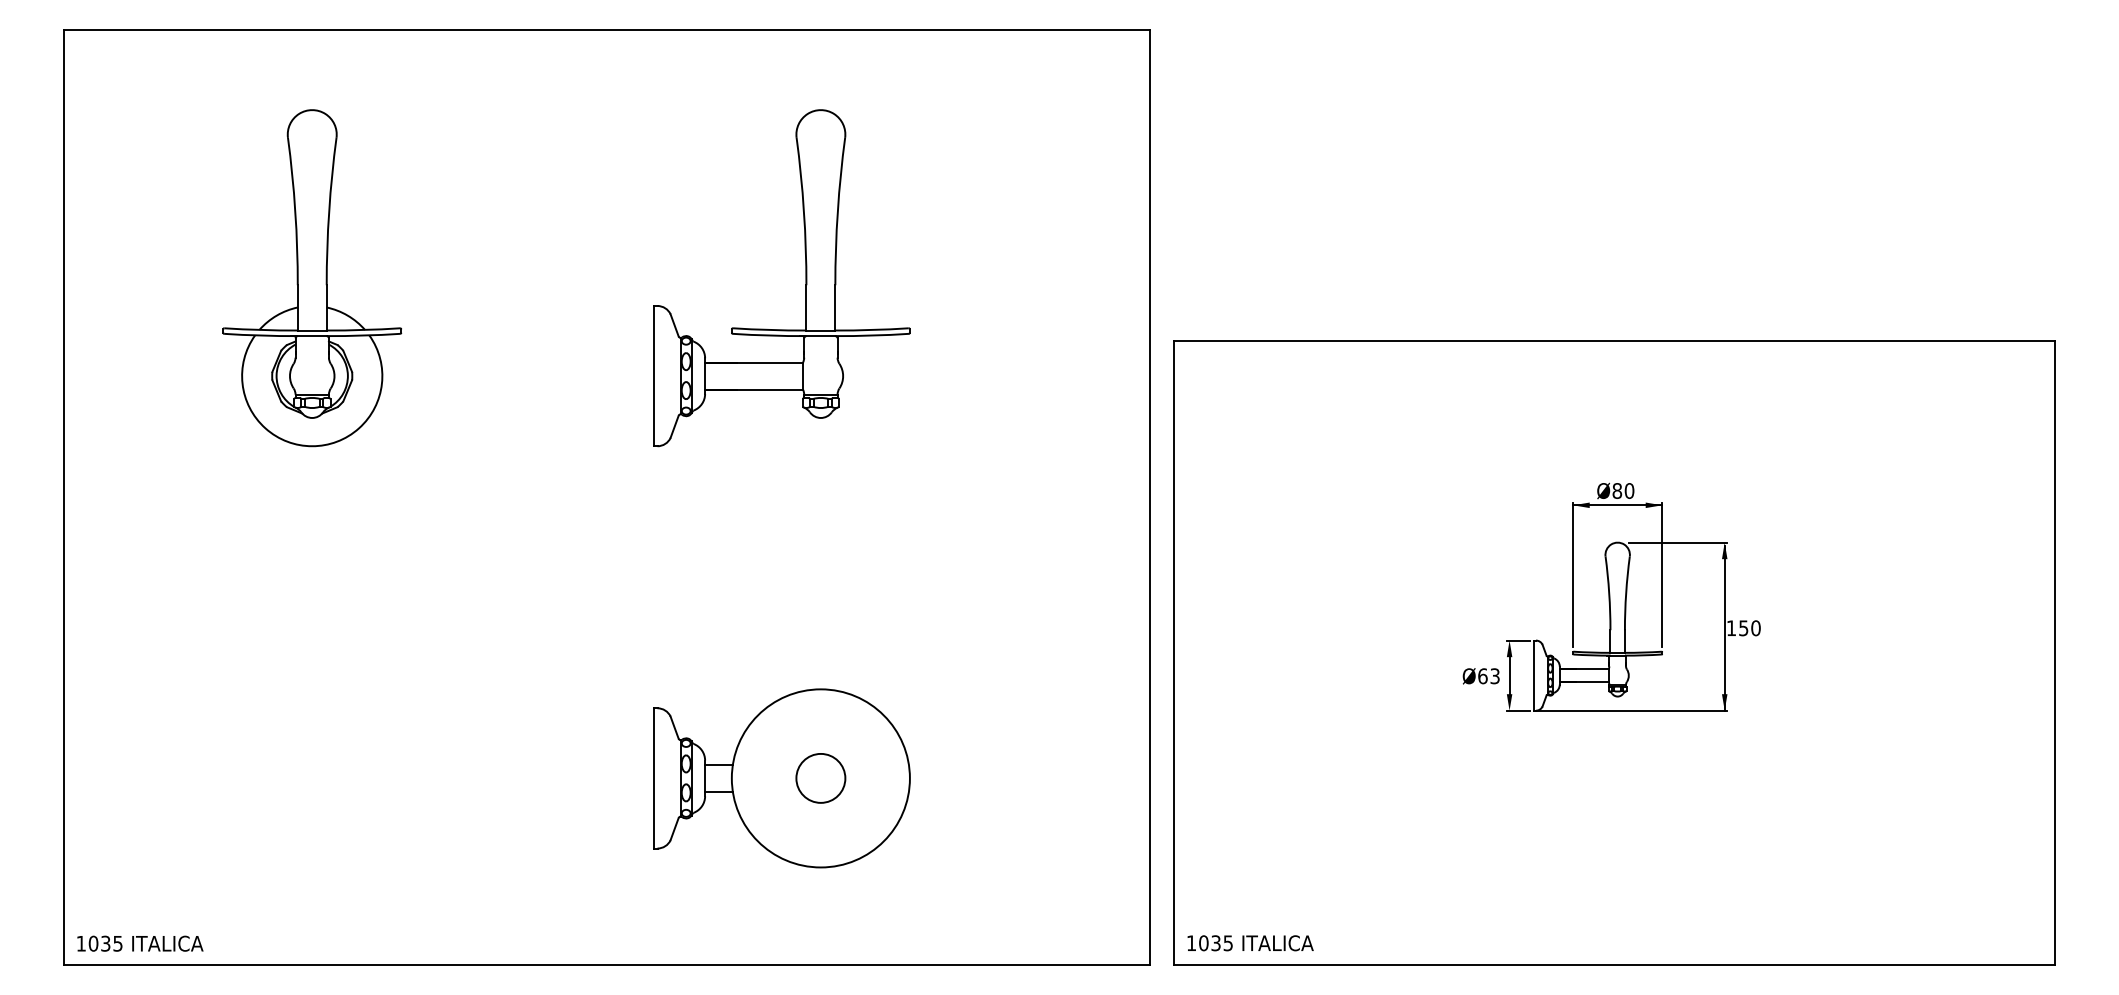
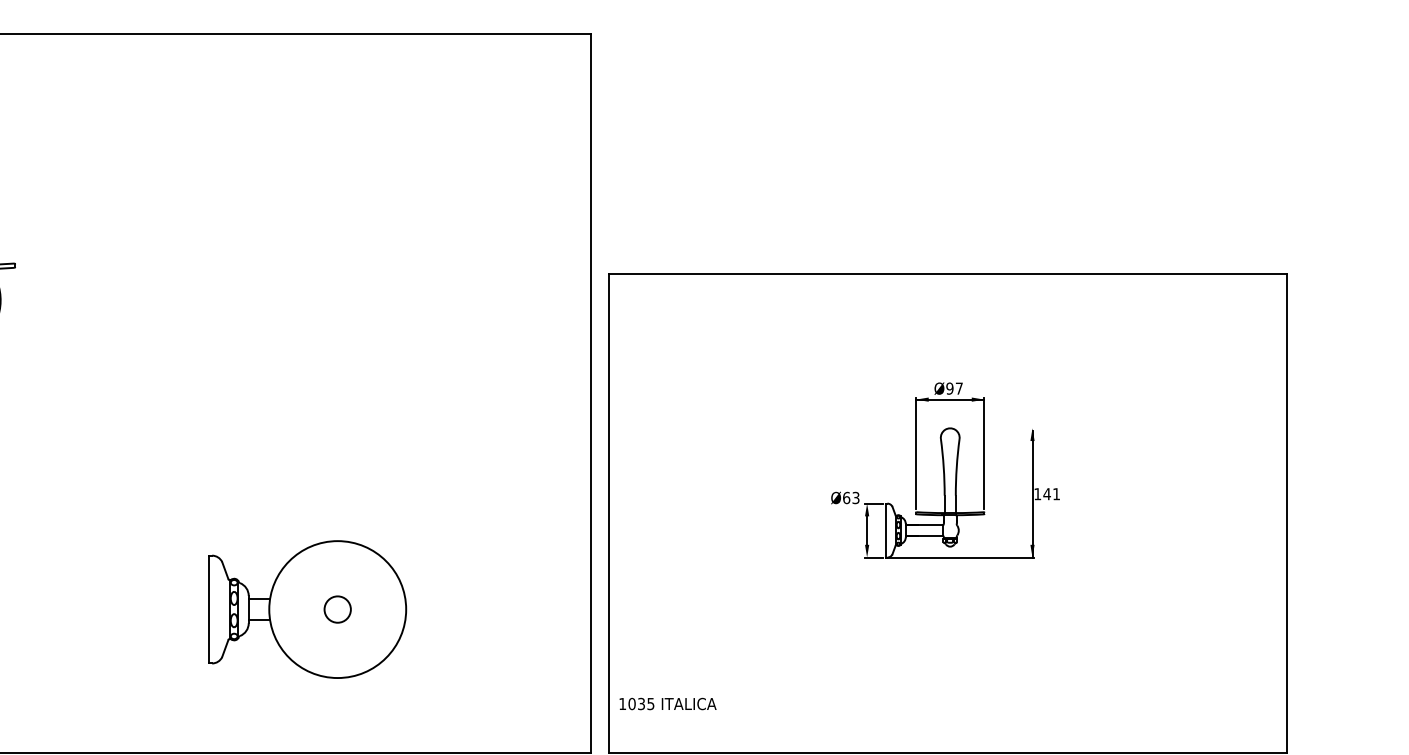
part: (805, 278) -> (325, 225), removed
text: (1623, 490) -> (954, 388), Ø80 -> Ø97
line: (1677, 542) -> (996, 428), removed
text: (1749, 628) -> (1051, 494), 150 -> 141
text: (1480, 676) -> (844, 498), moved
circle: (820, 777) -> (337, 608), size x0.7
text: (1250, 943) -> (667, 704), moved

